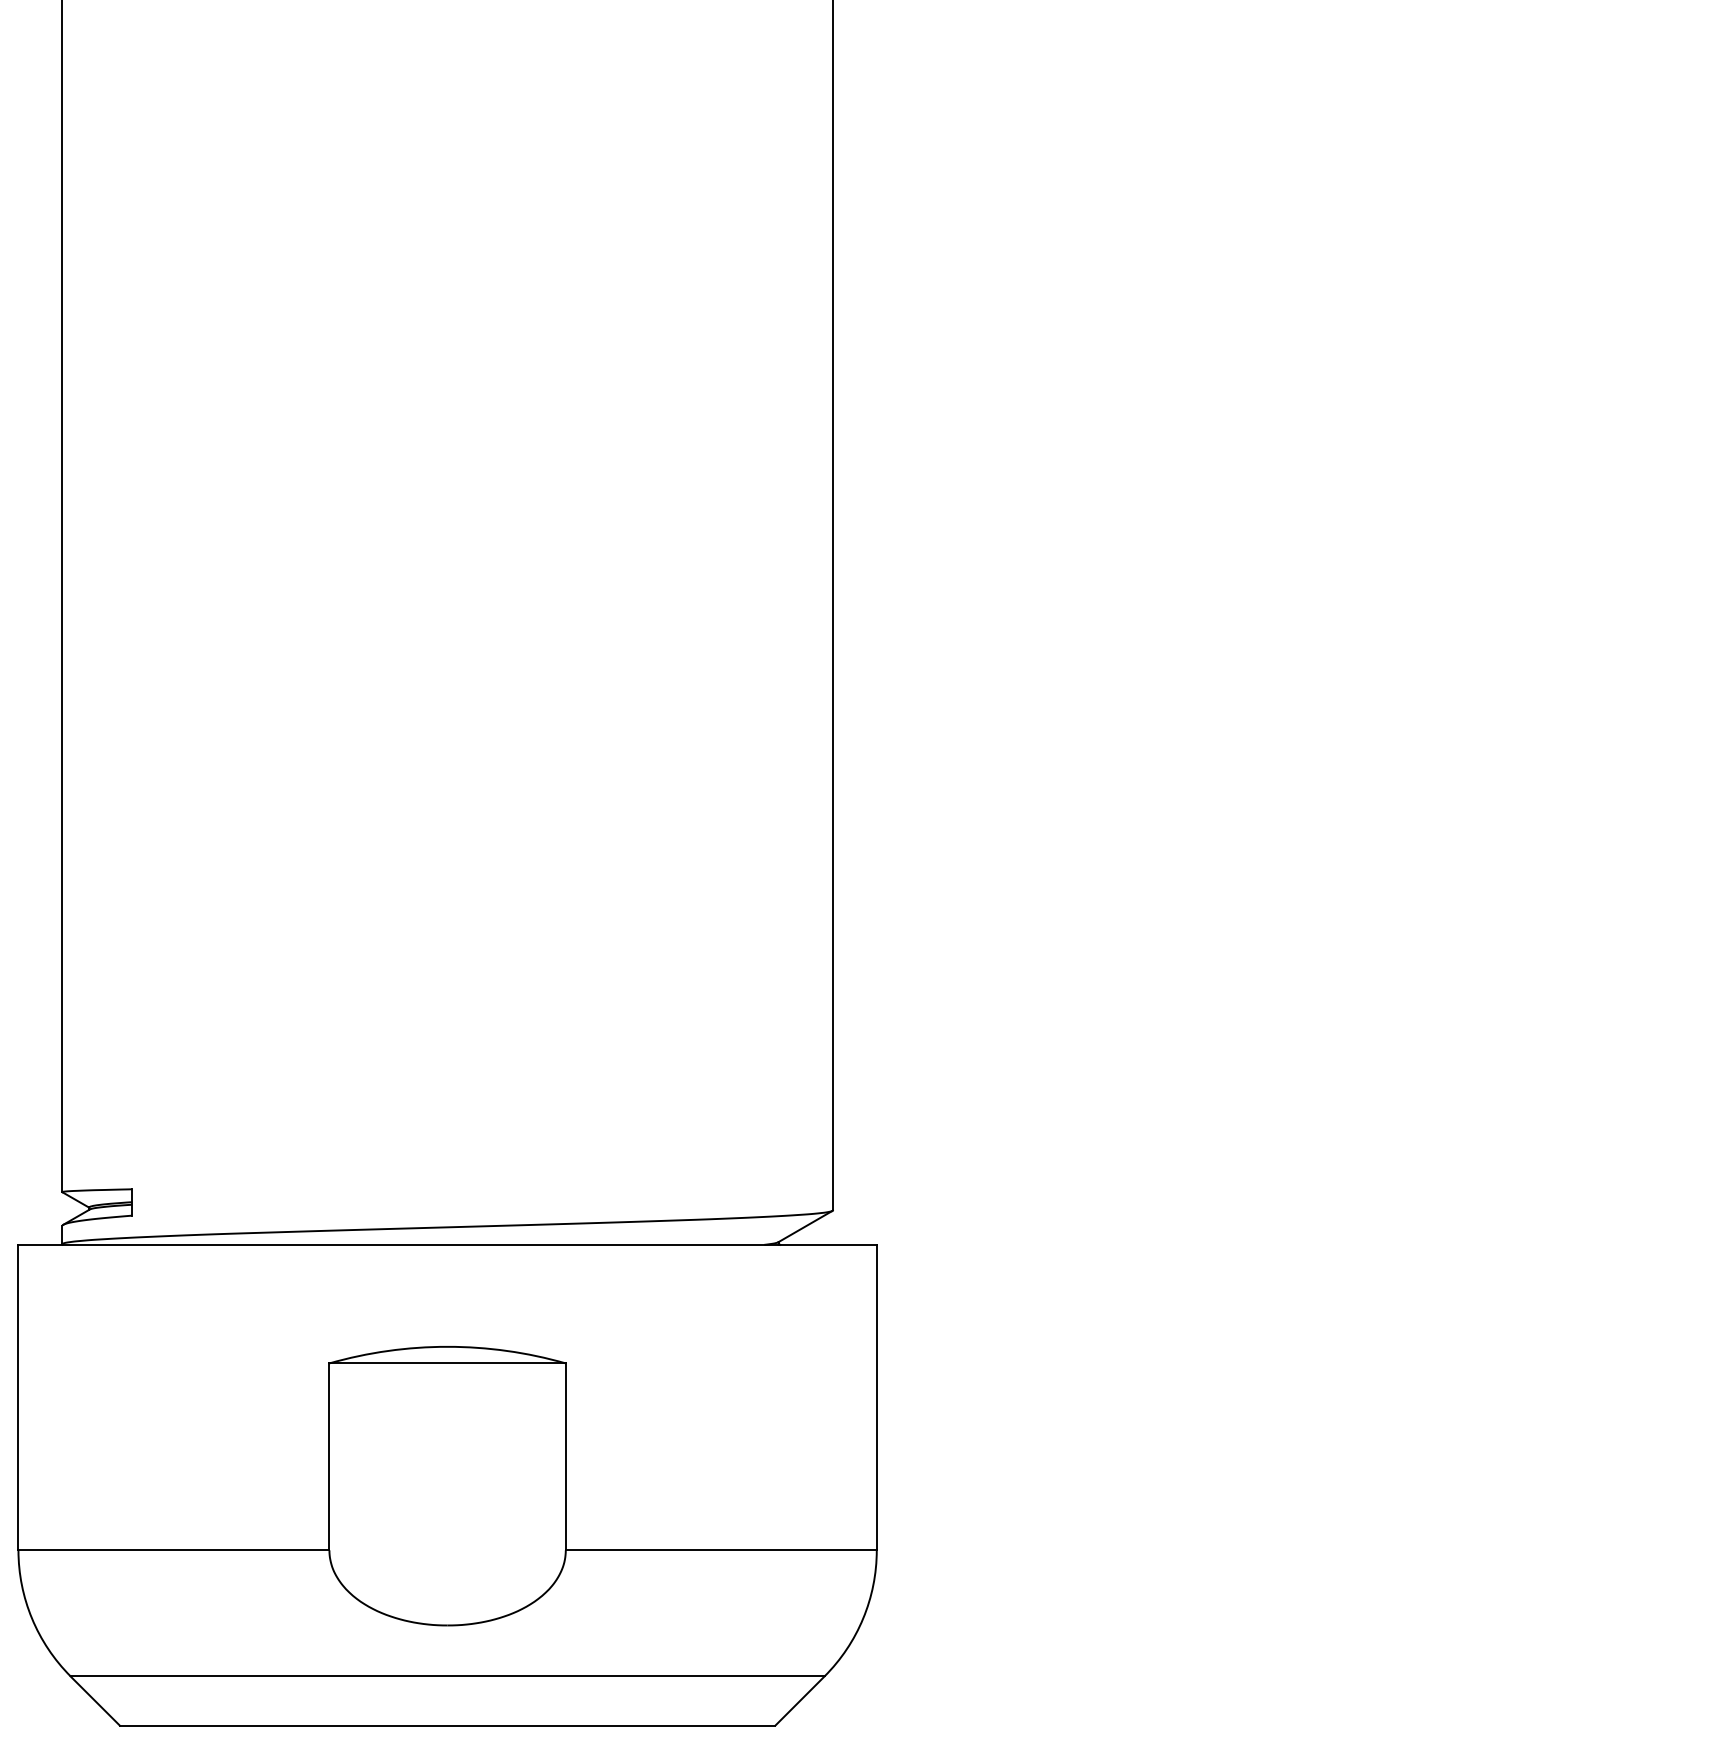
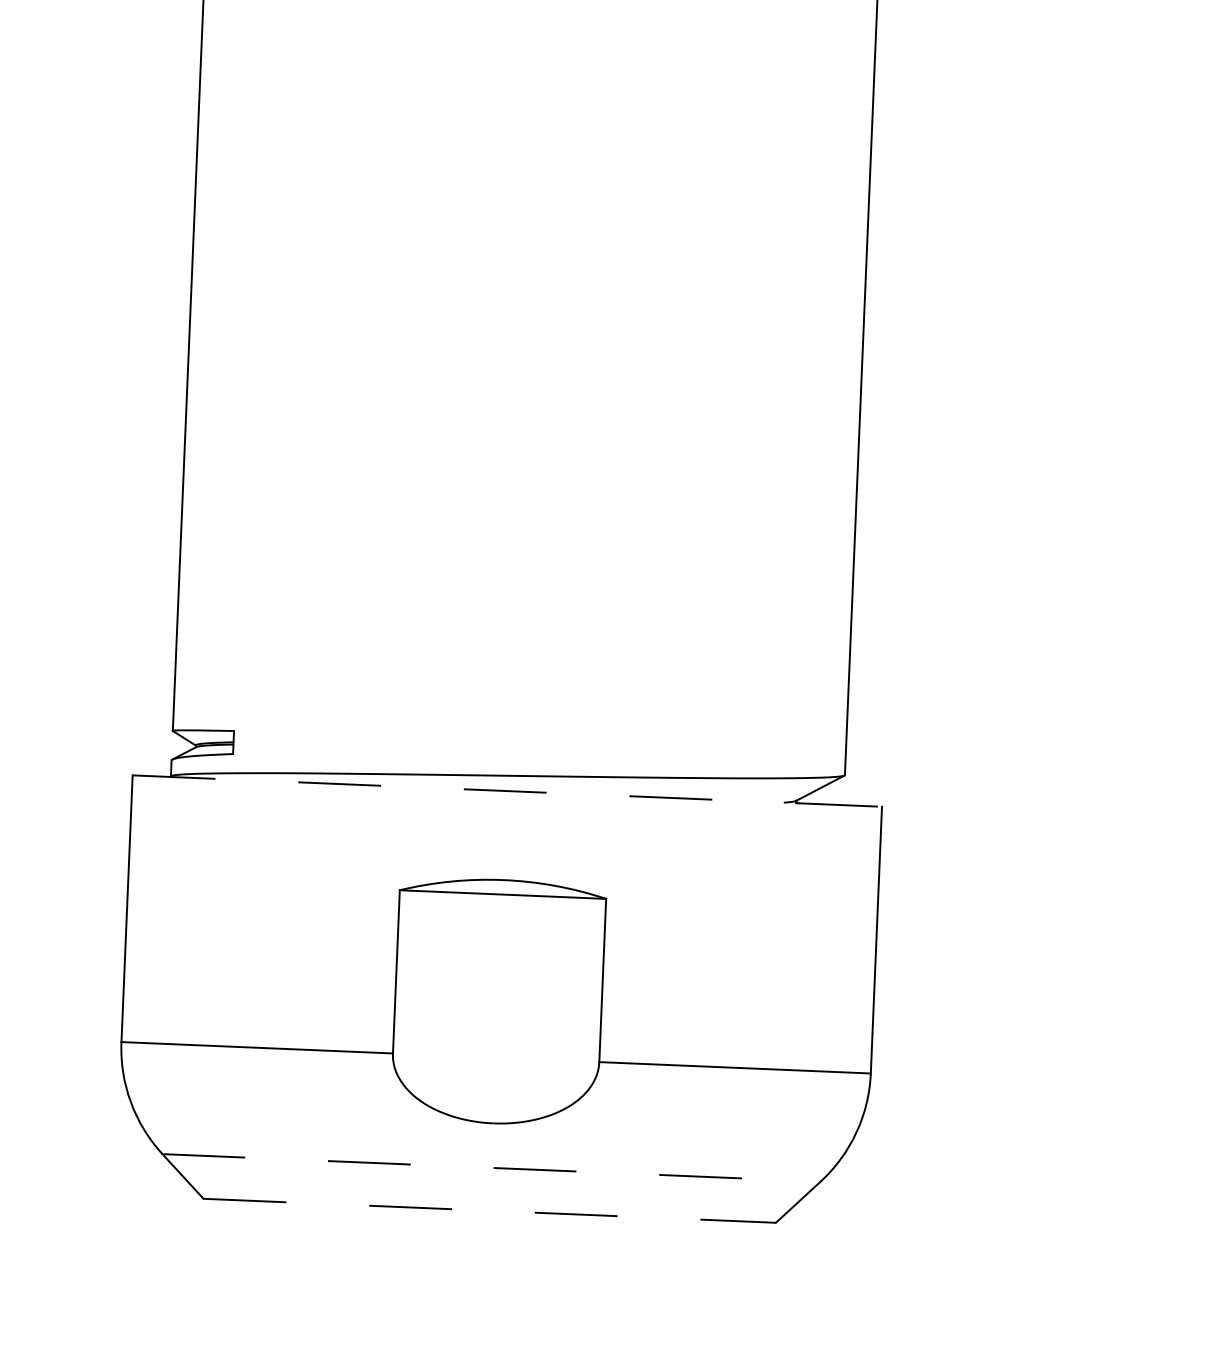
line: (448, 1244) -> (508, 790), solid -> dashed
line: (447, 1676) -> (491, 1167), solid -> dashed
line: (447, 1725) -> (489, 1210), solid -> dashed

